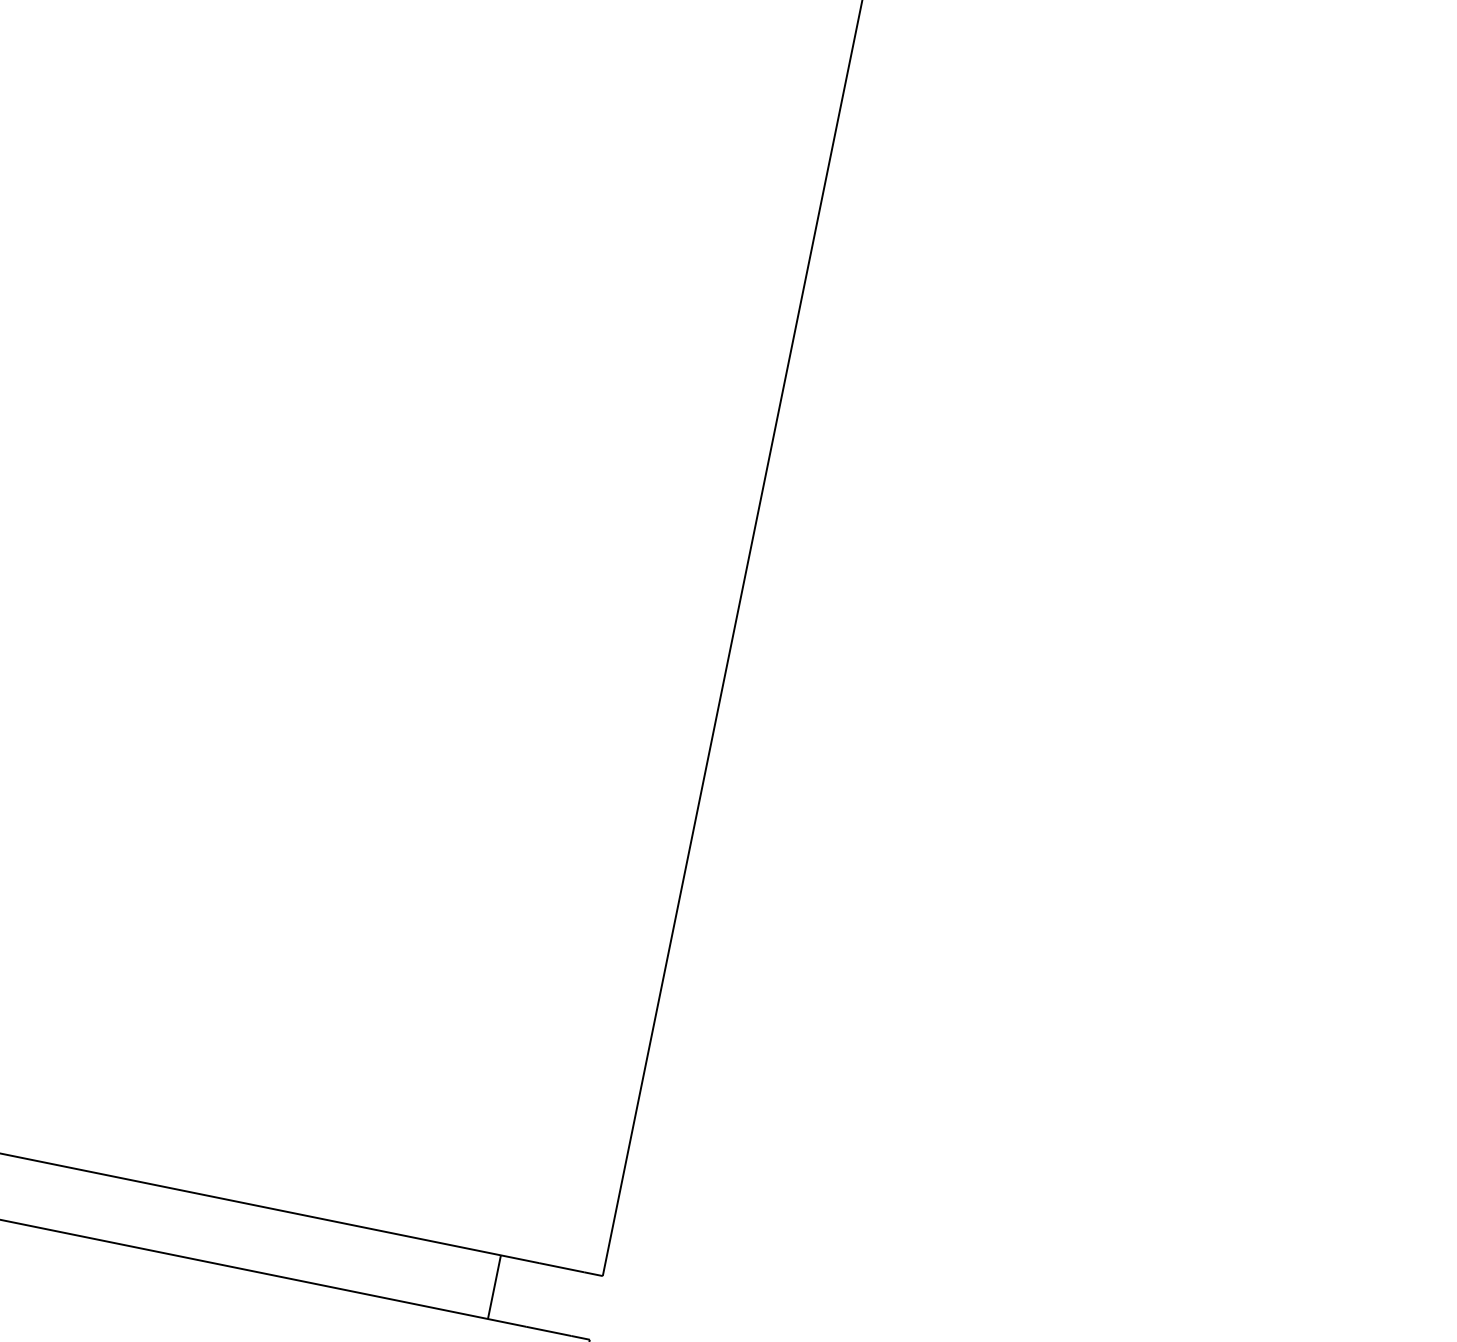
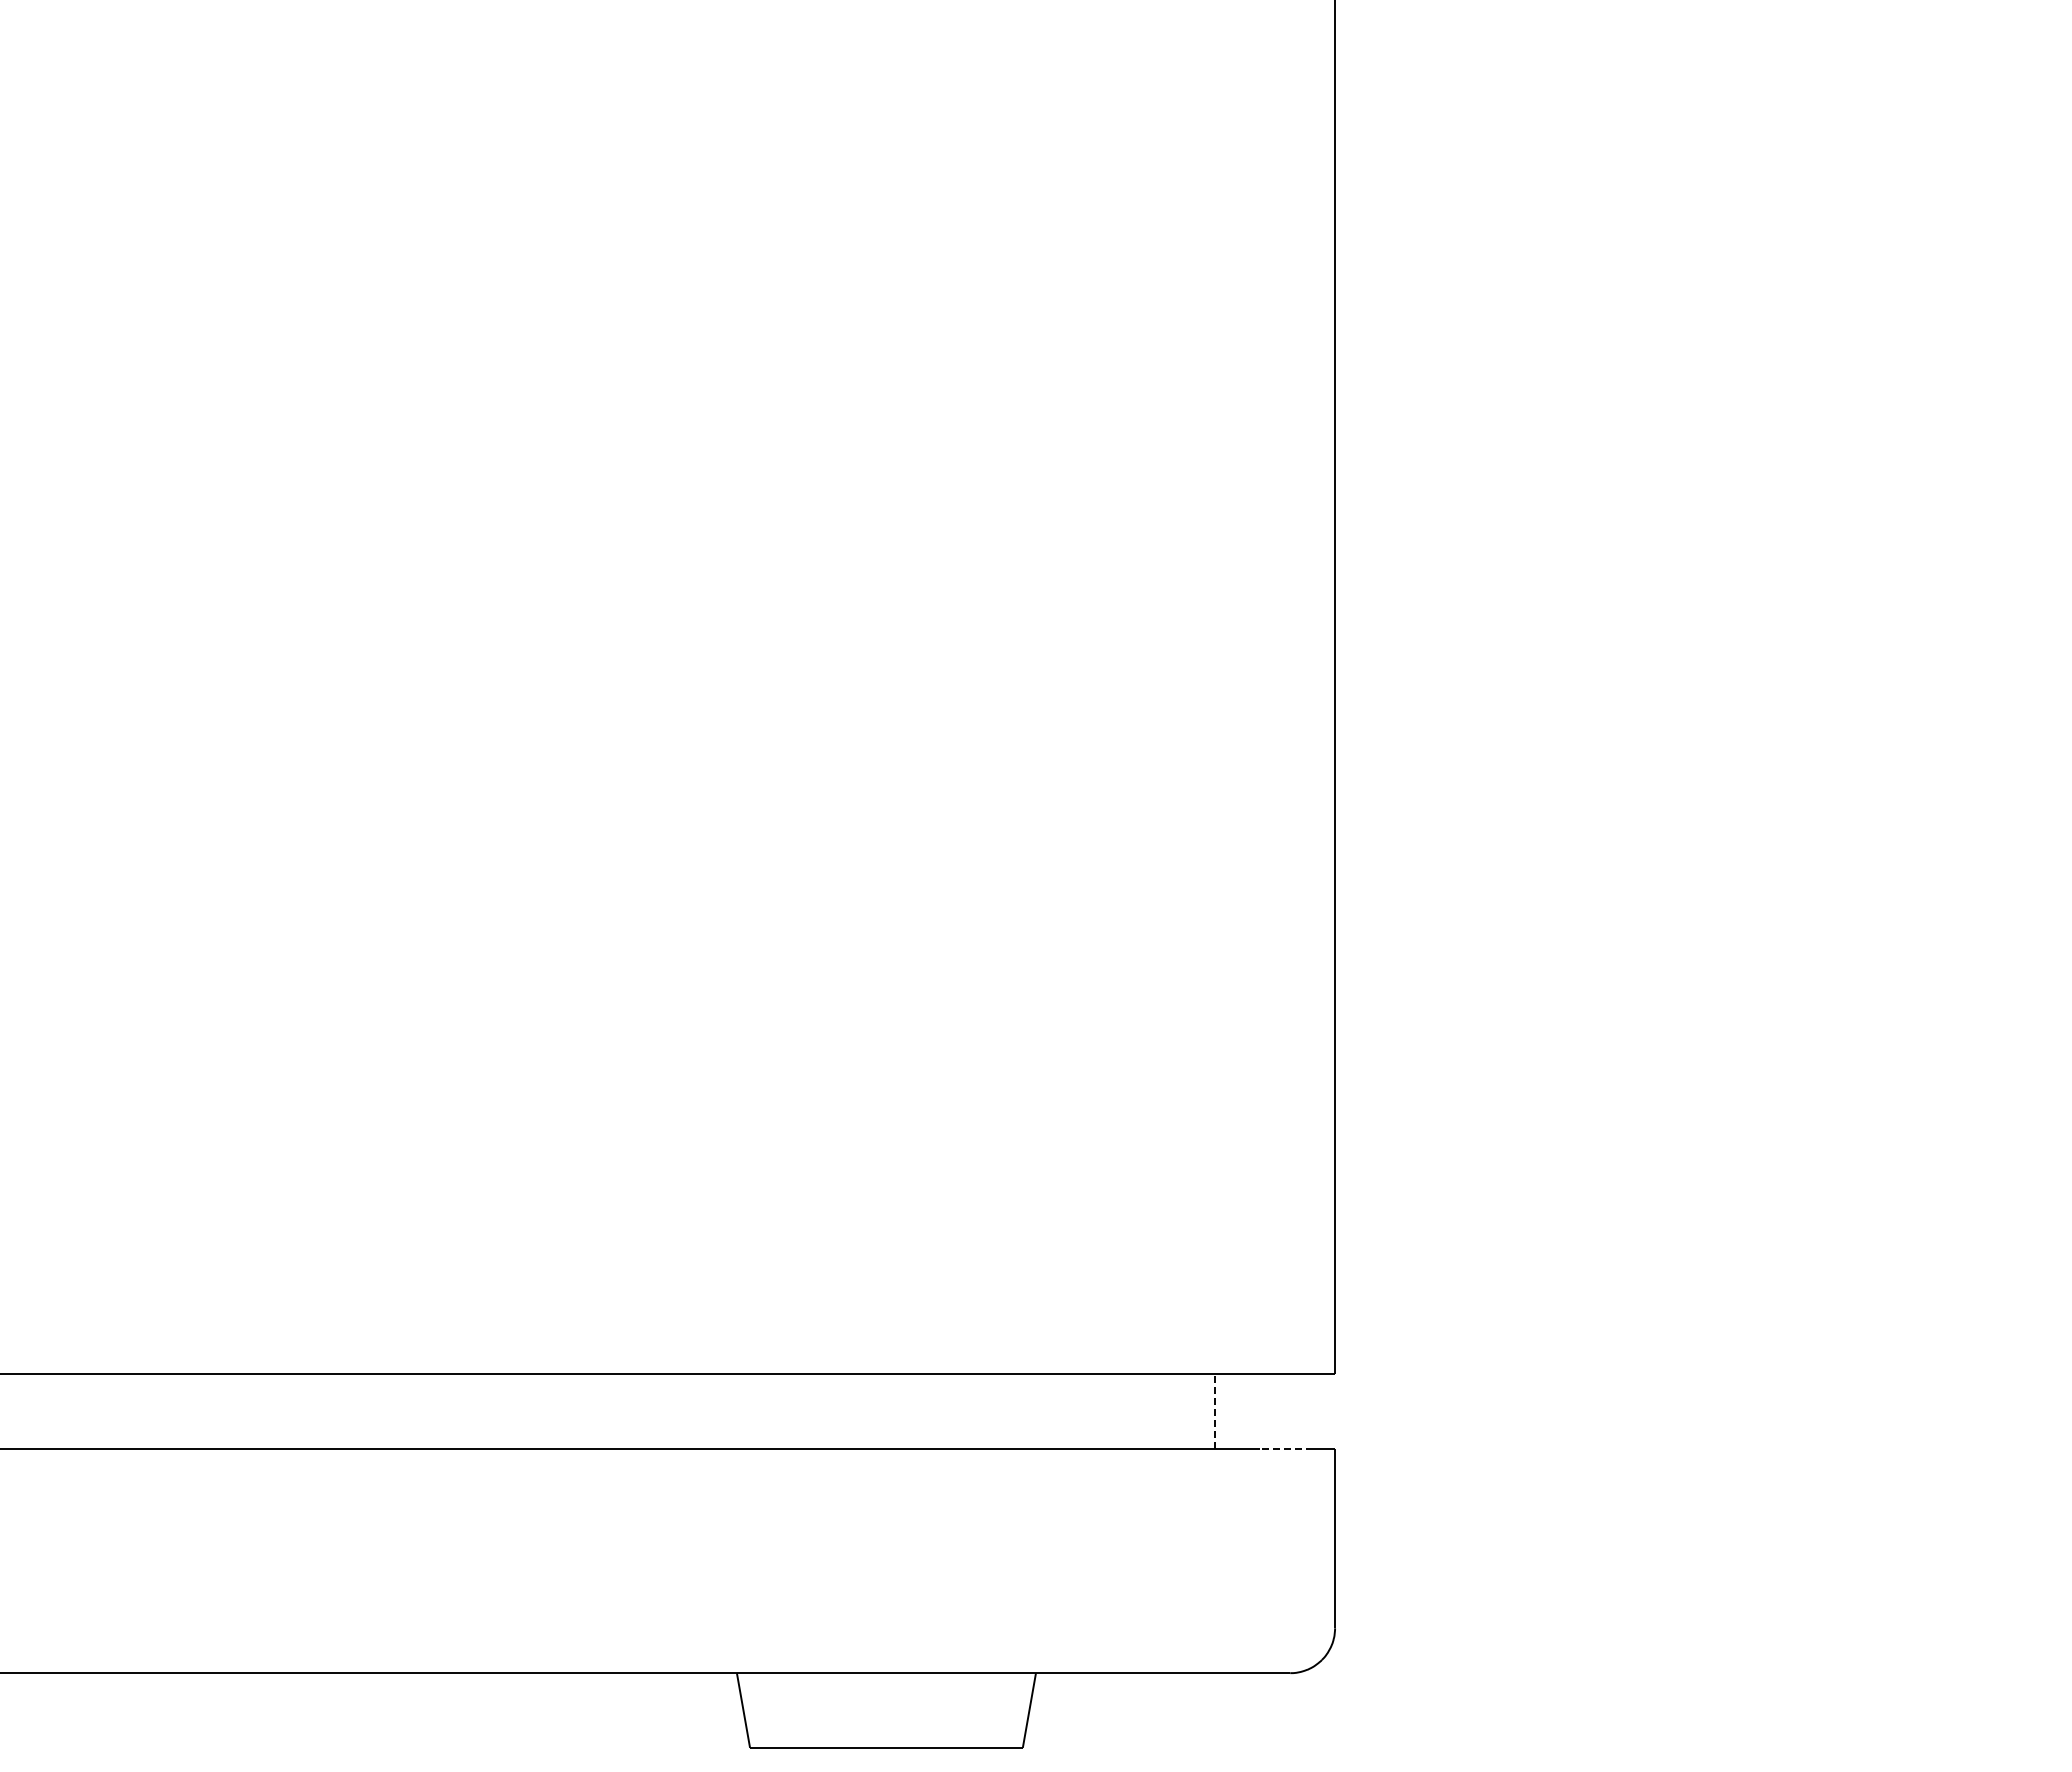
line: (494, 1286) -> (1215, 1410), solid -> dashed
line: (548, 1331) -> (1286, 1448), solid -> dashed

